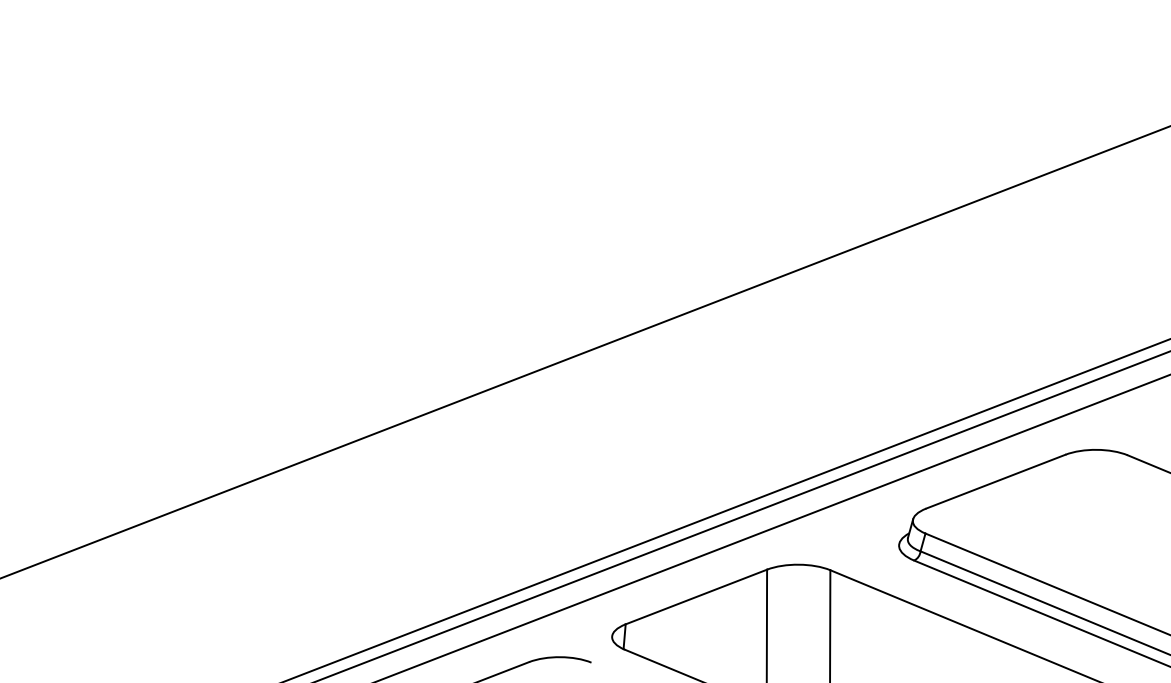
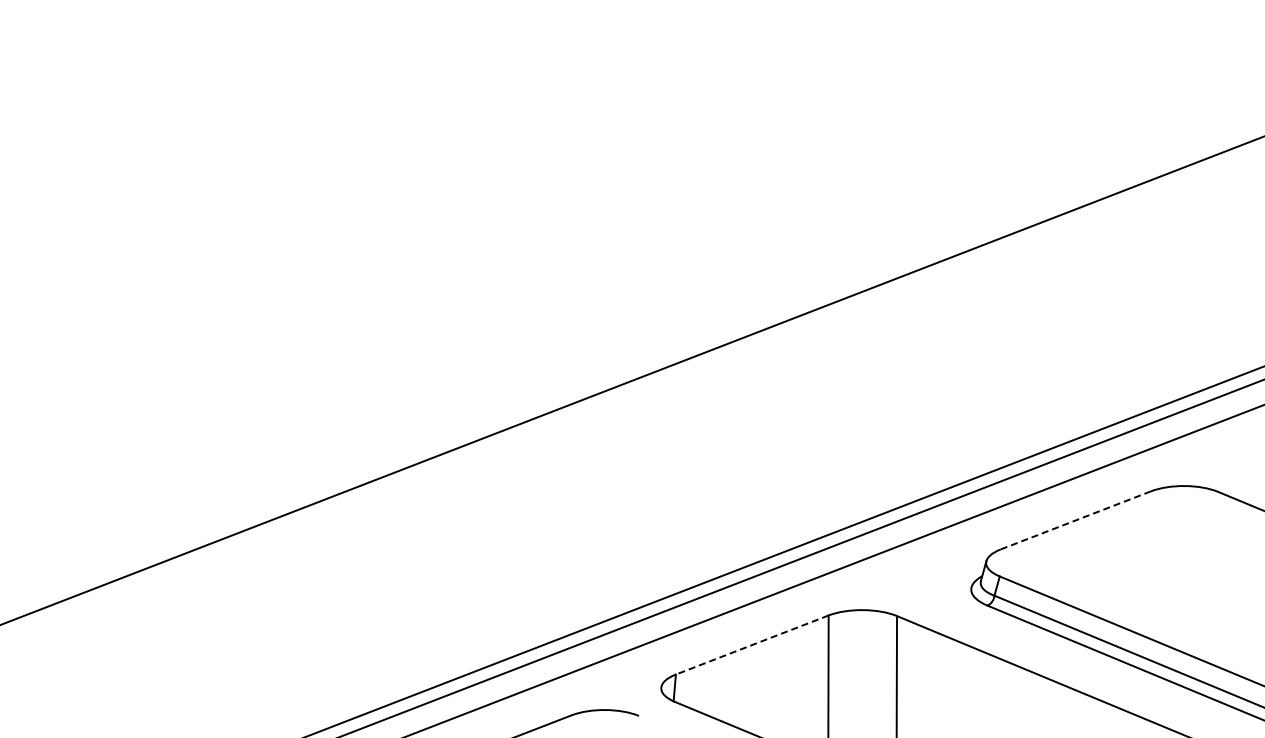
line: (995, 481) -> (1075, 520), solid -> dashed
line: (696, 597) -> (752, 645), solid -> dashed

